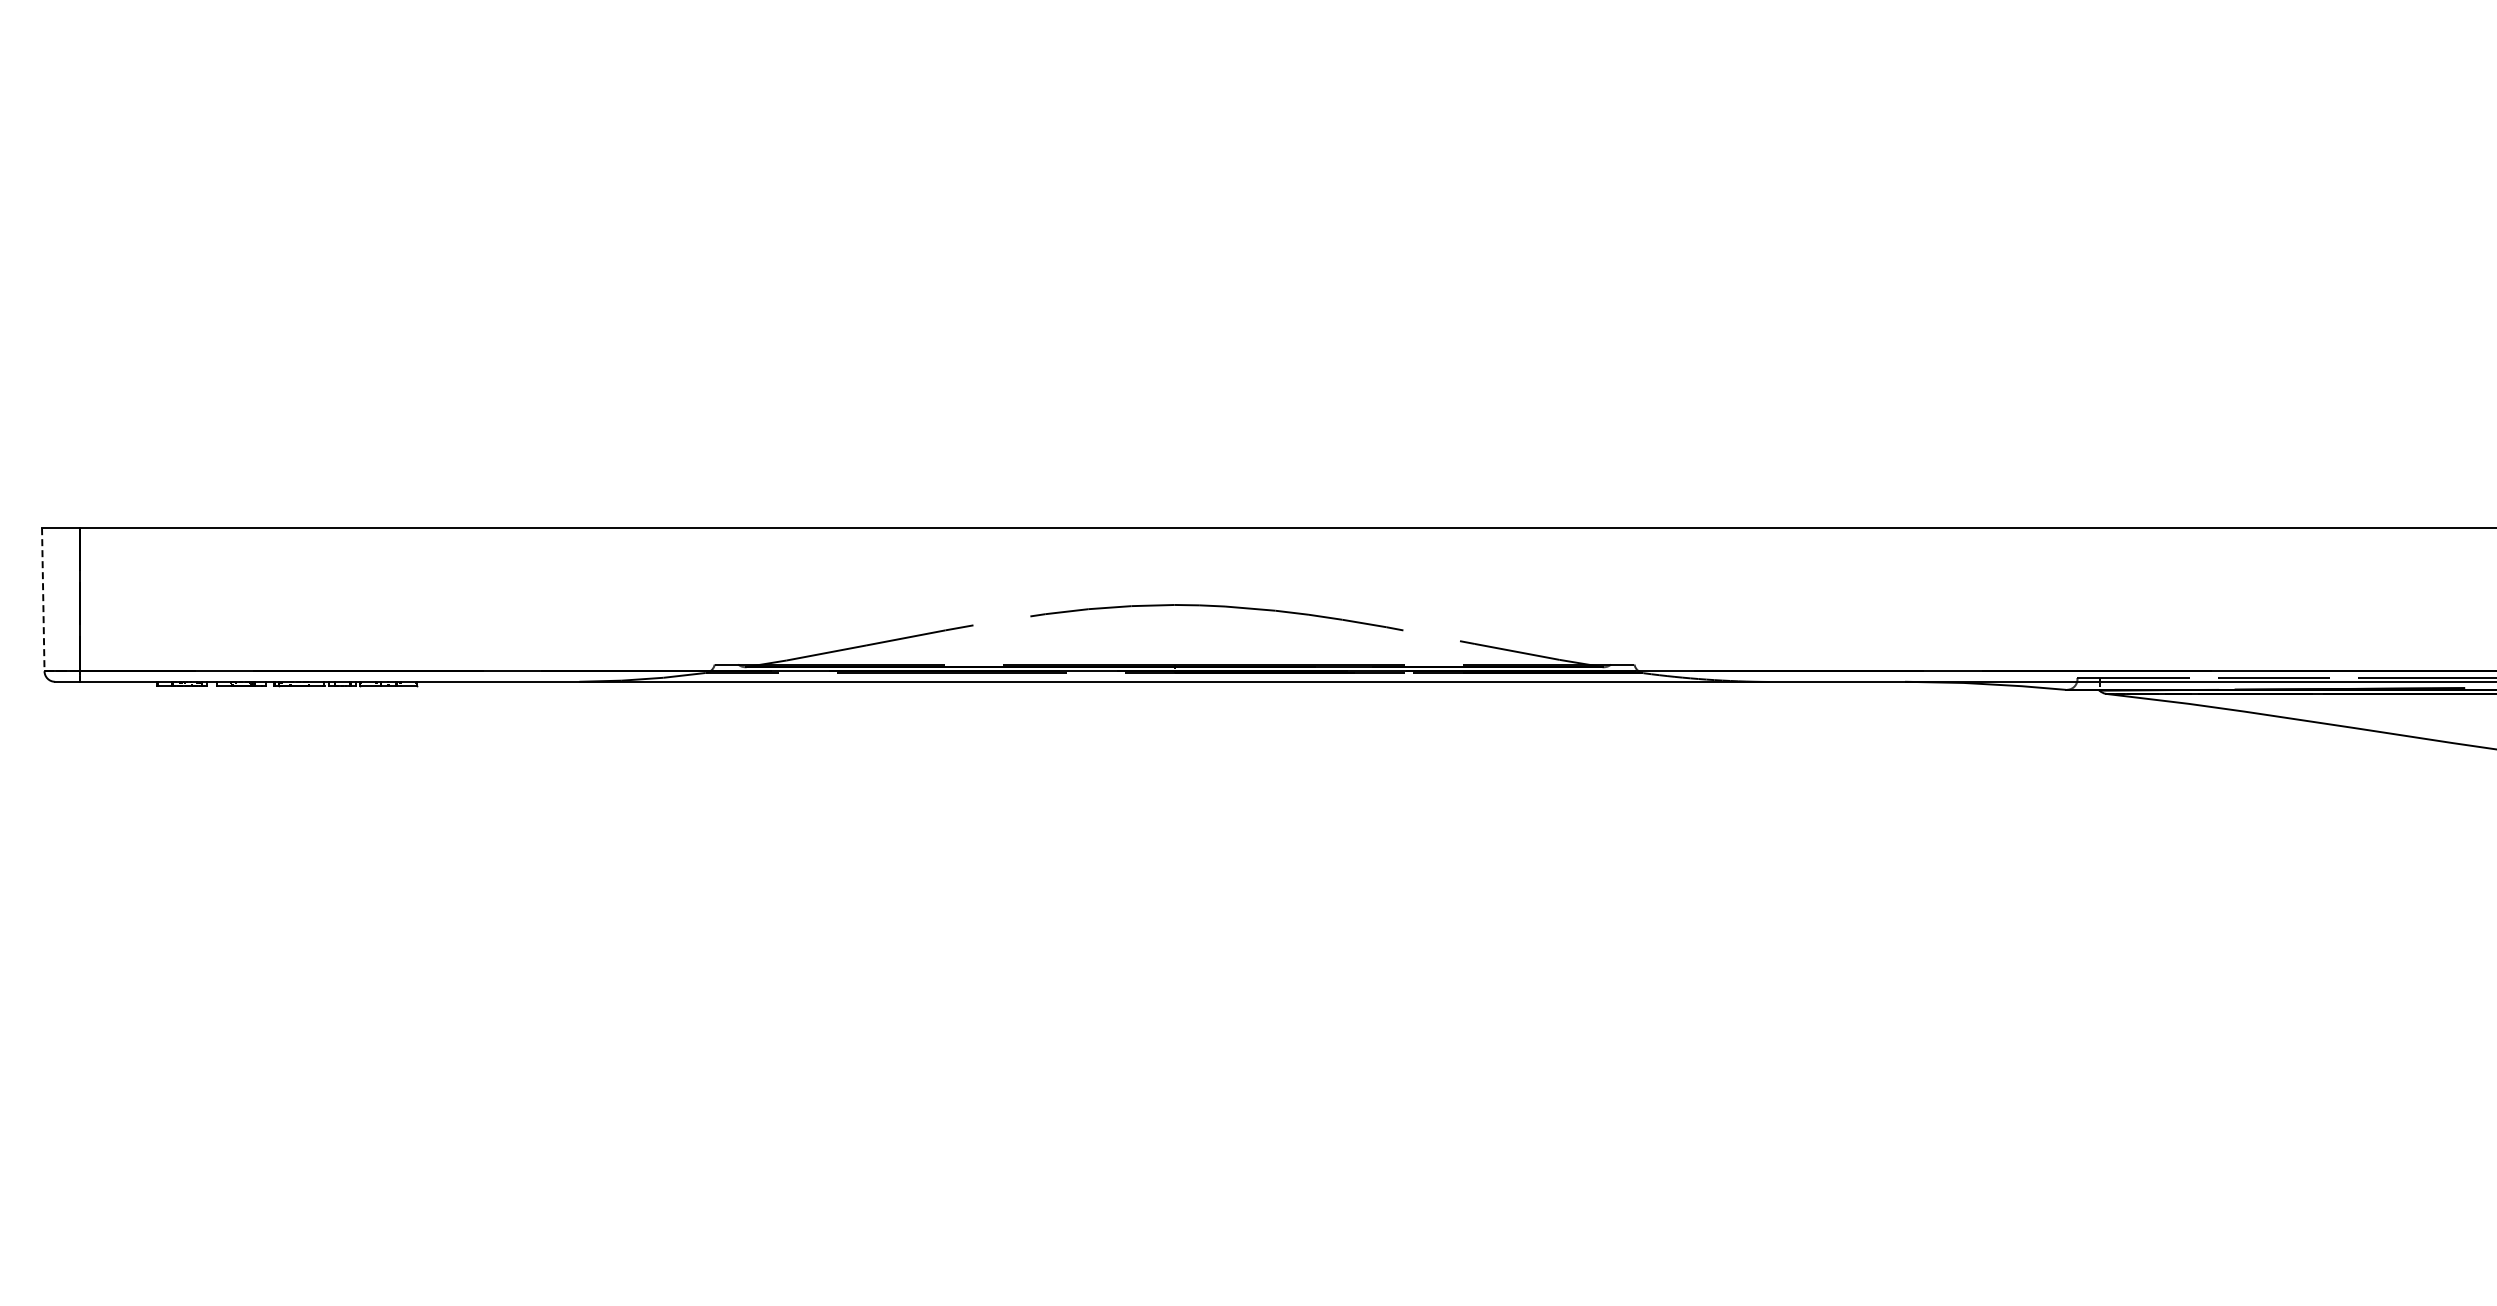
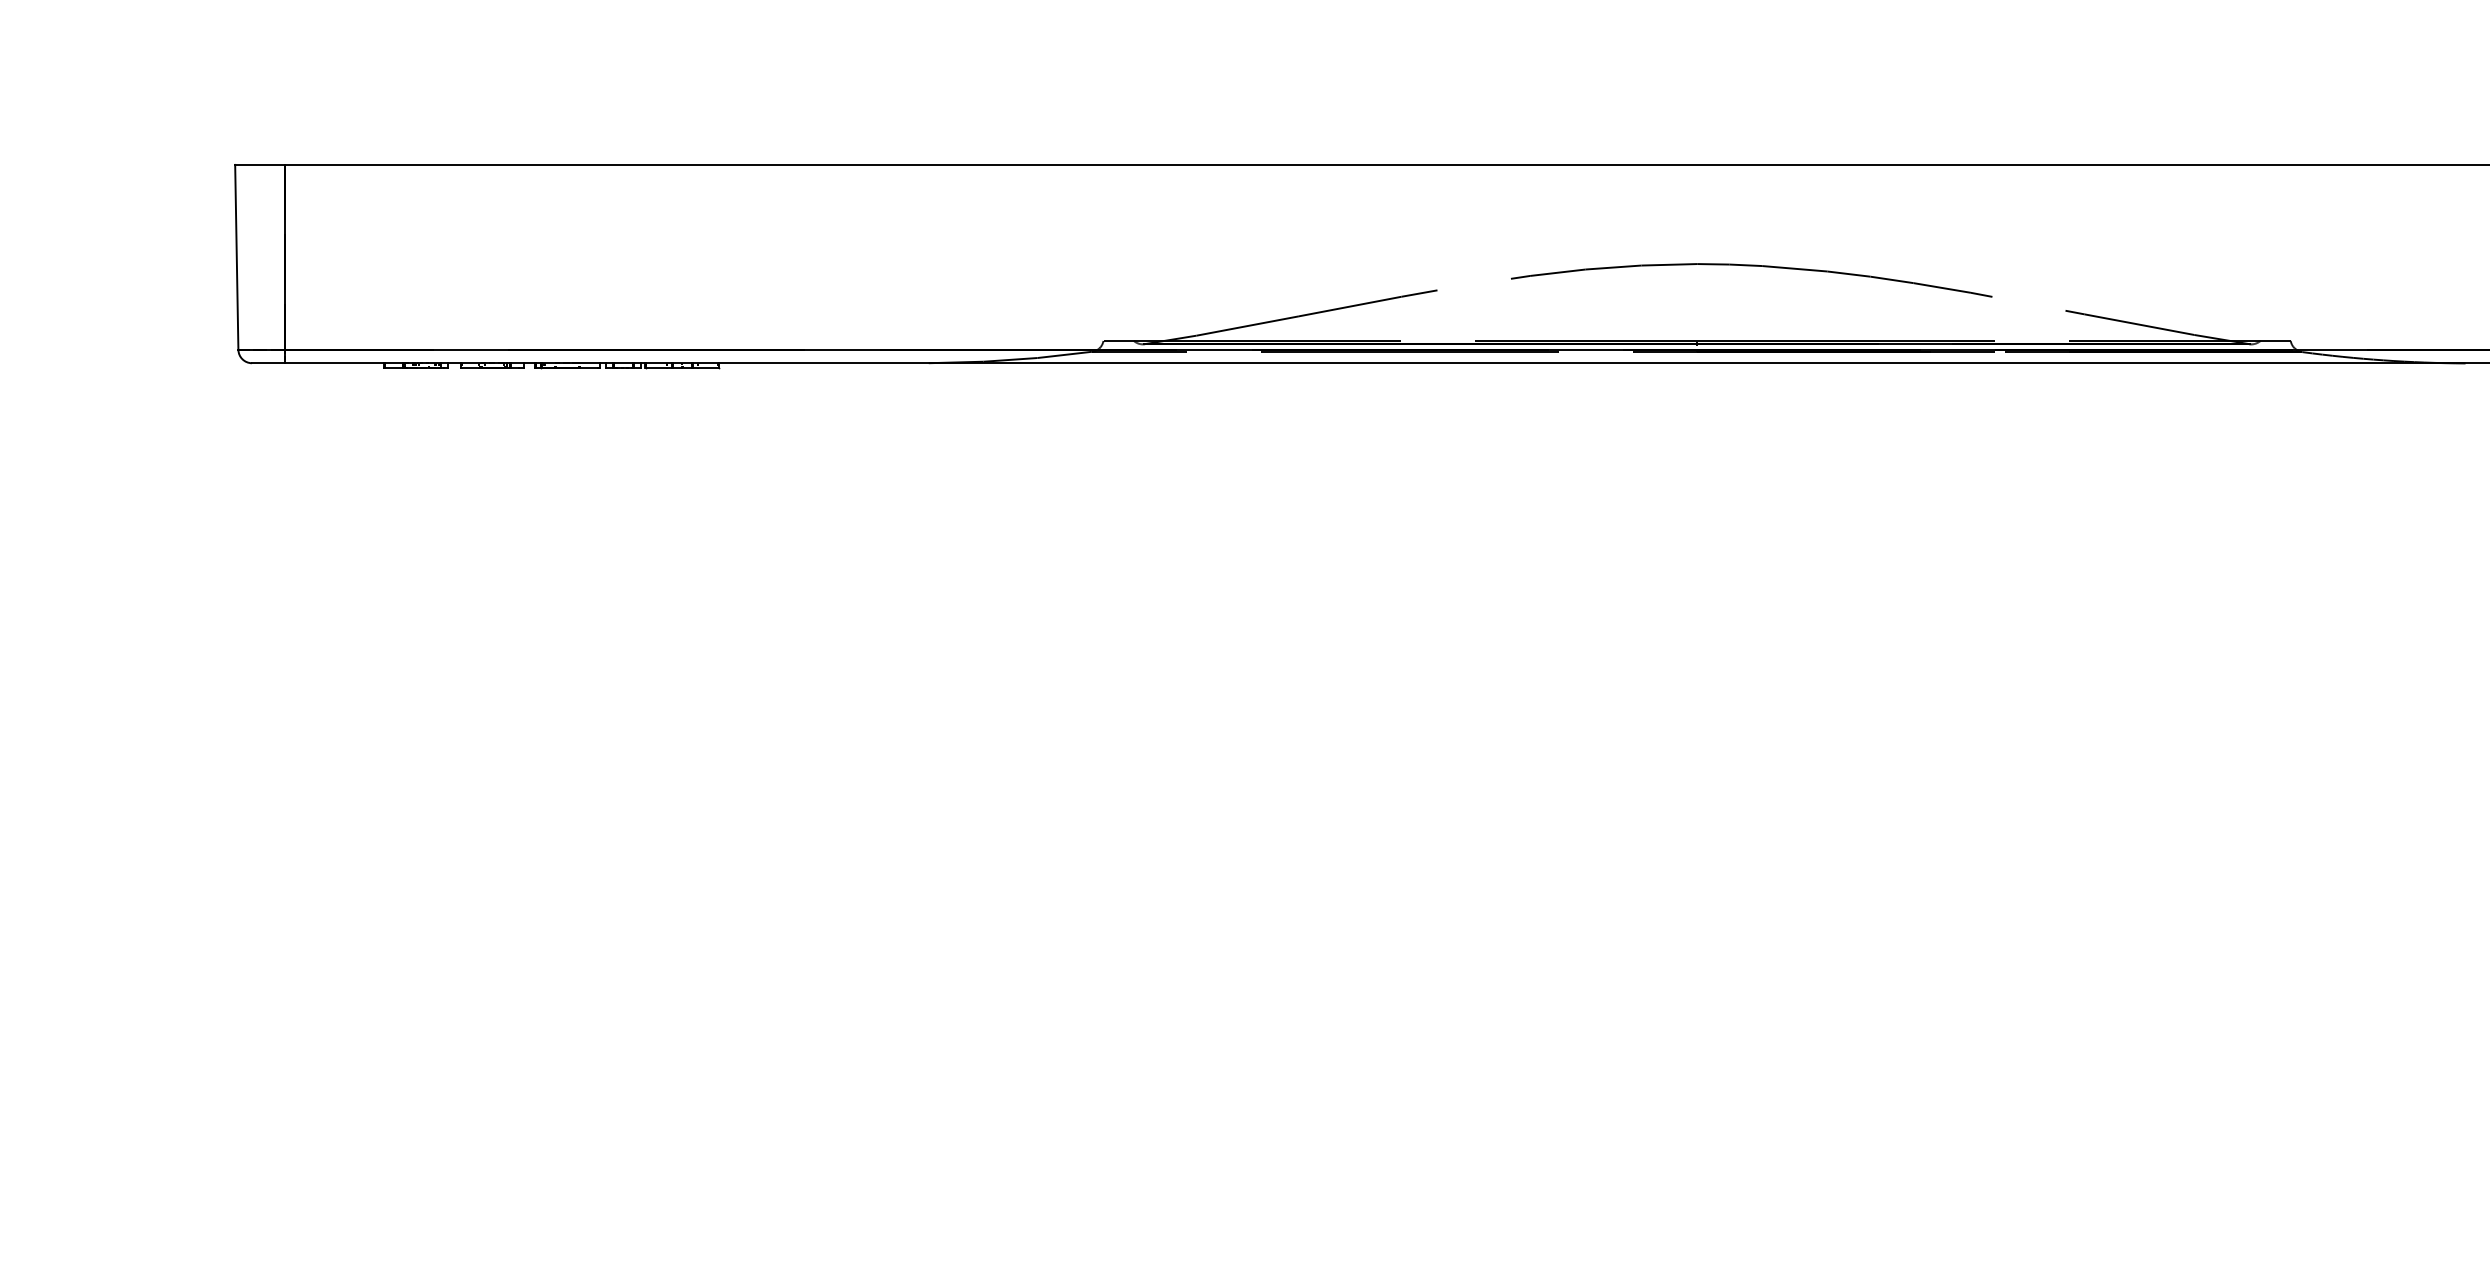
line: (43, 599) -> (237, 256), dashed -> solid

